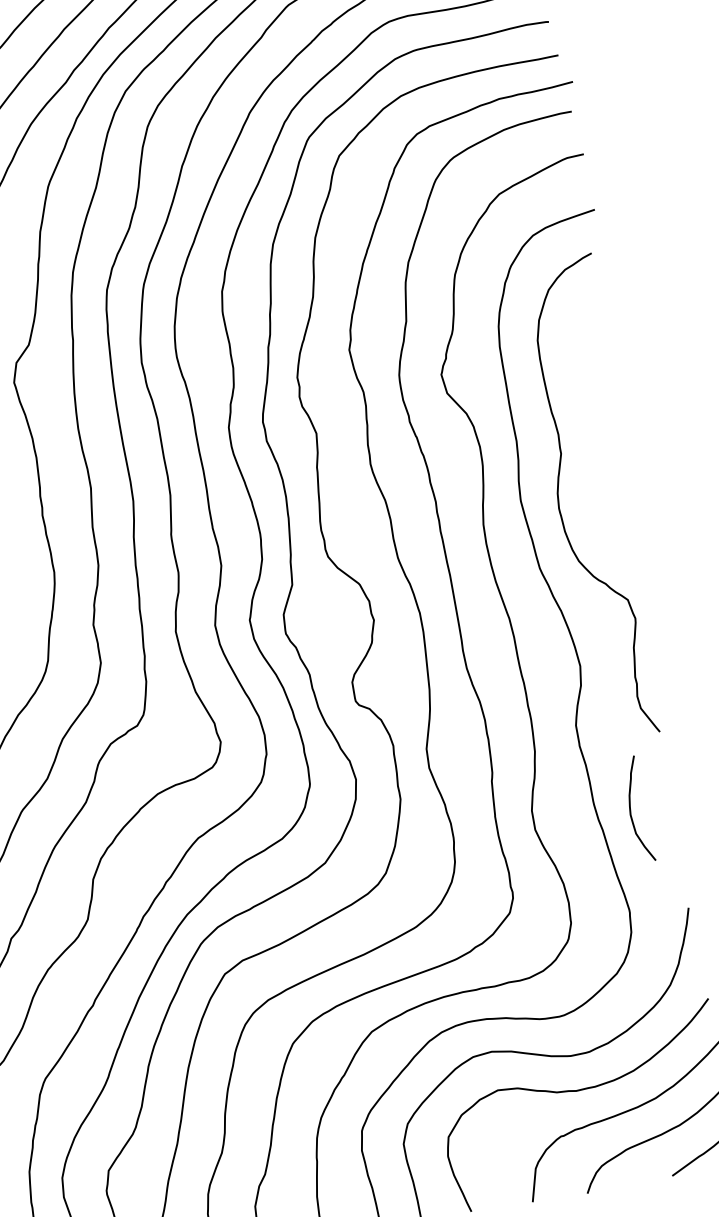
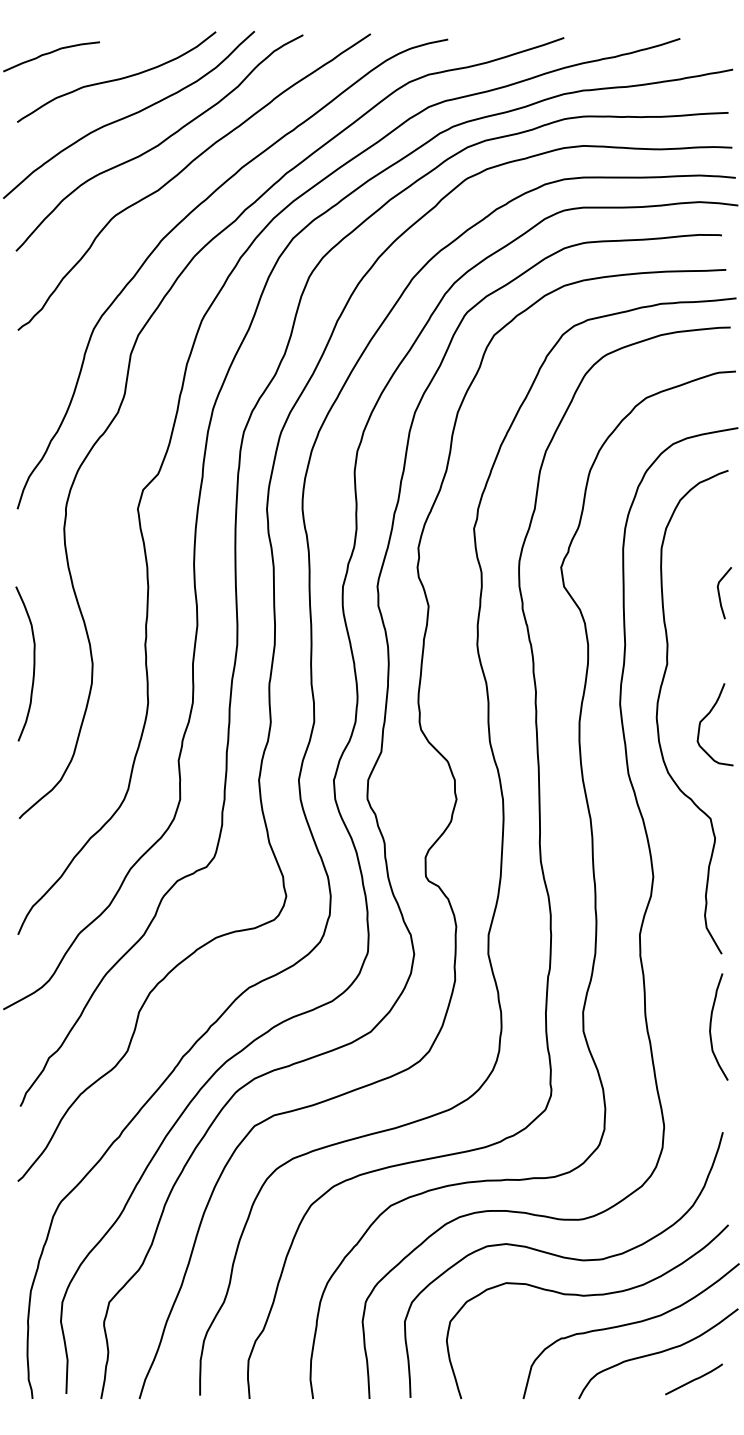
curve: (603, 377) -> (720, 595), added
curve: (609, 499) -> (707, 716), added
curve: (631, 809) -> (711, 1026), moved

